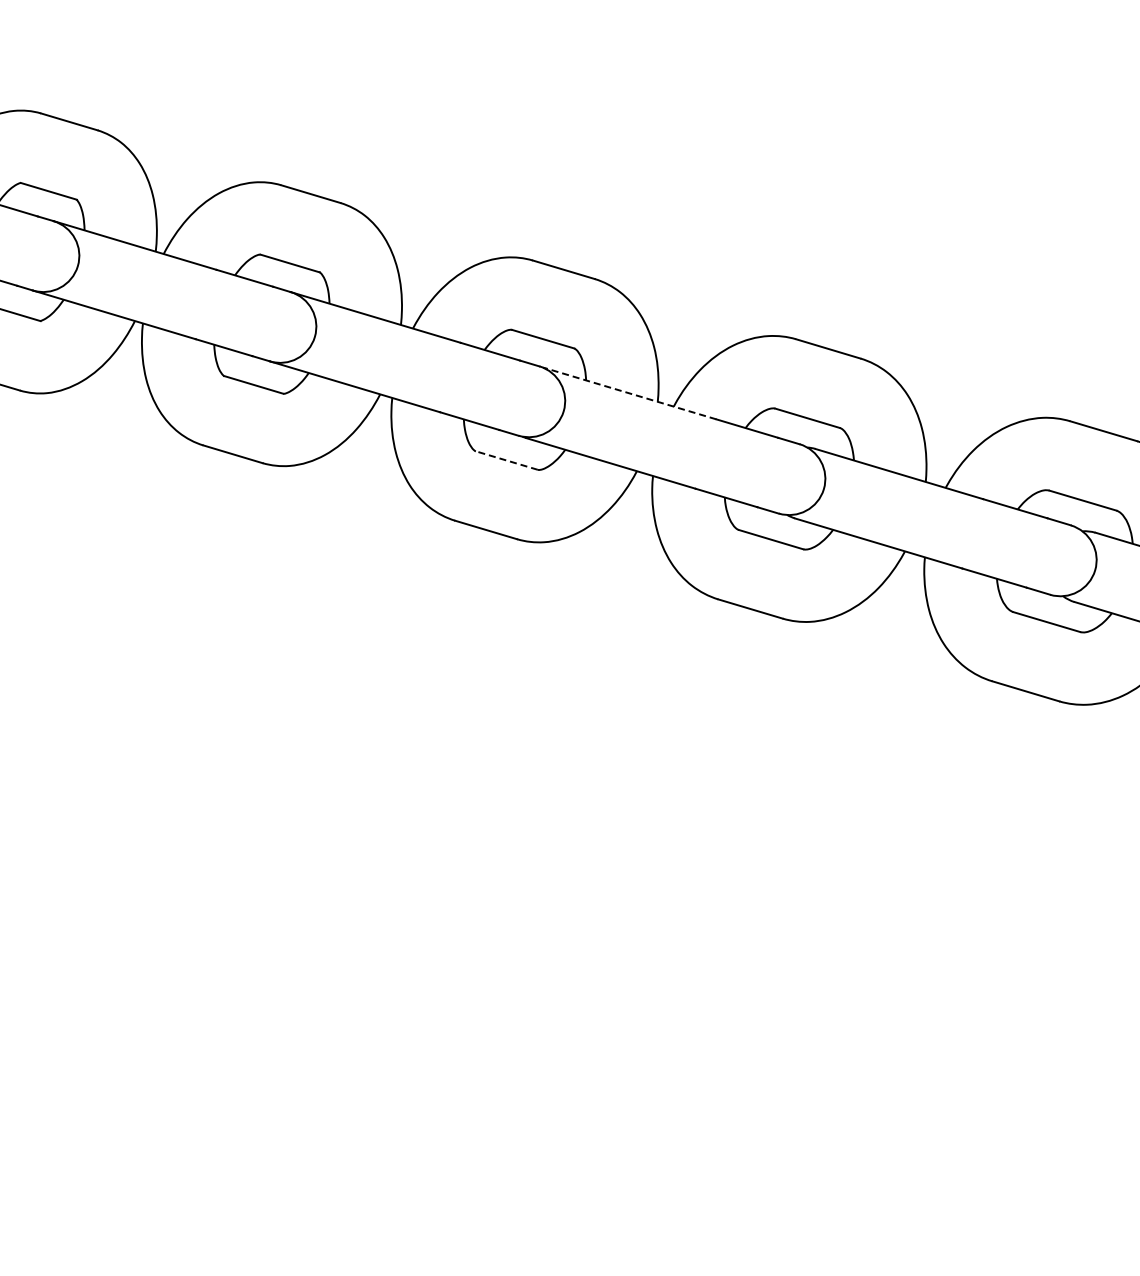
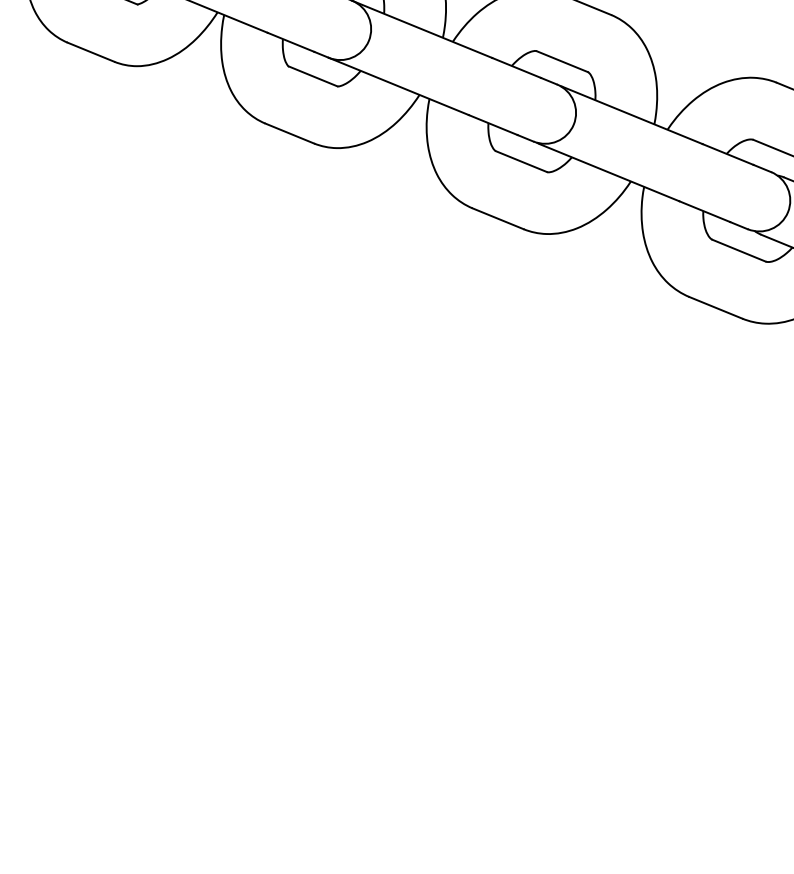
line: (631, 393) -> (632, 115), dashed -> solid
line: (506, 460) -> (521, 161), dashed -> solid

